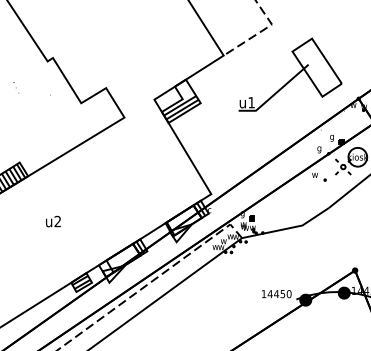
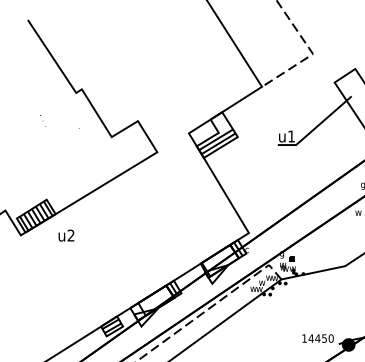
text: (53, 221) -> (66, 235), moved

